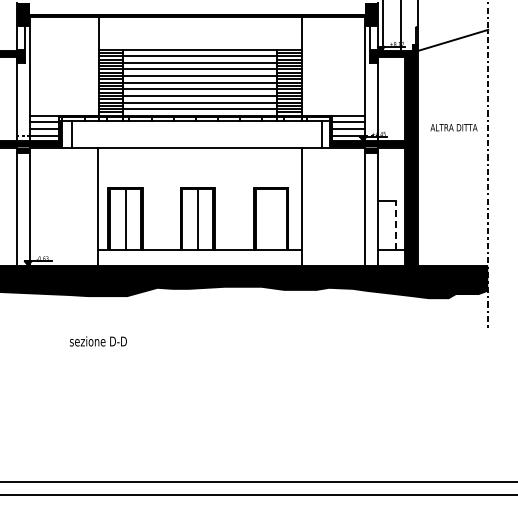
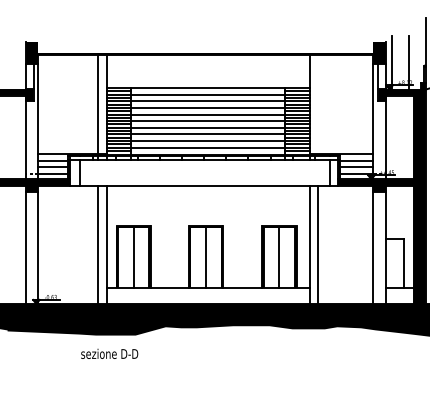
line: (89, 68) -> (97, 106), added
line: (89, 206) -> (97, 244), added
line: (310, 206) -> (318, 244), added
line: (271, 218) -> (279, 256), added
line: (395, 224) -> (403, 262), dashed -> solid
text: (98, 341) -> (109, 353), moved

